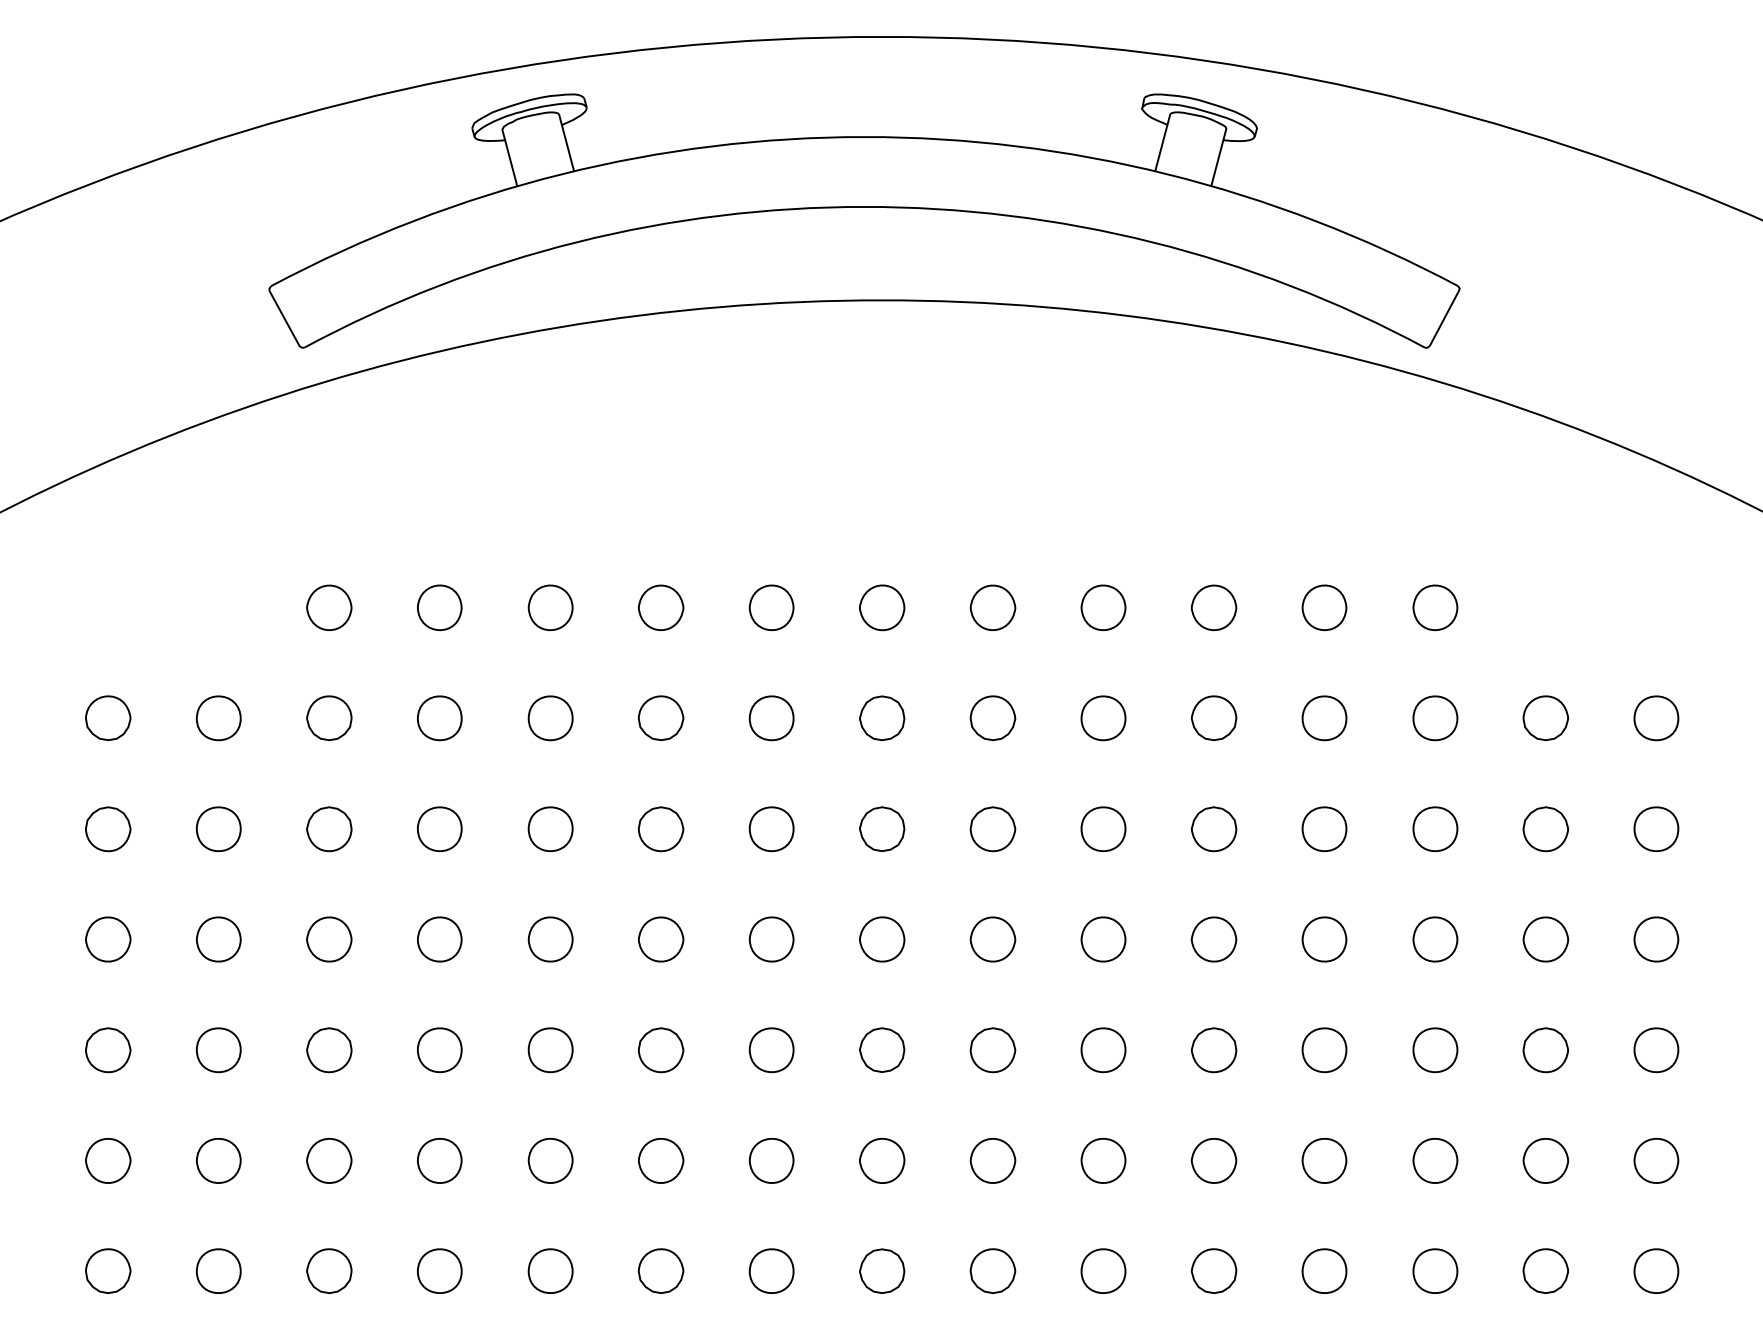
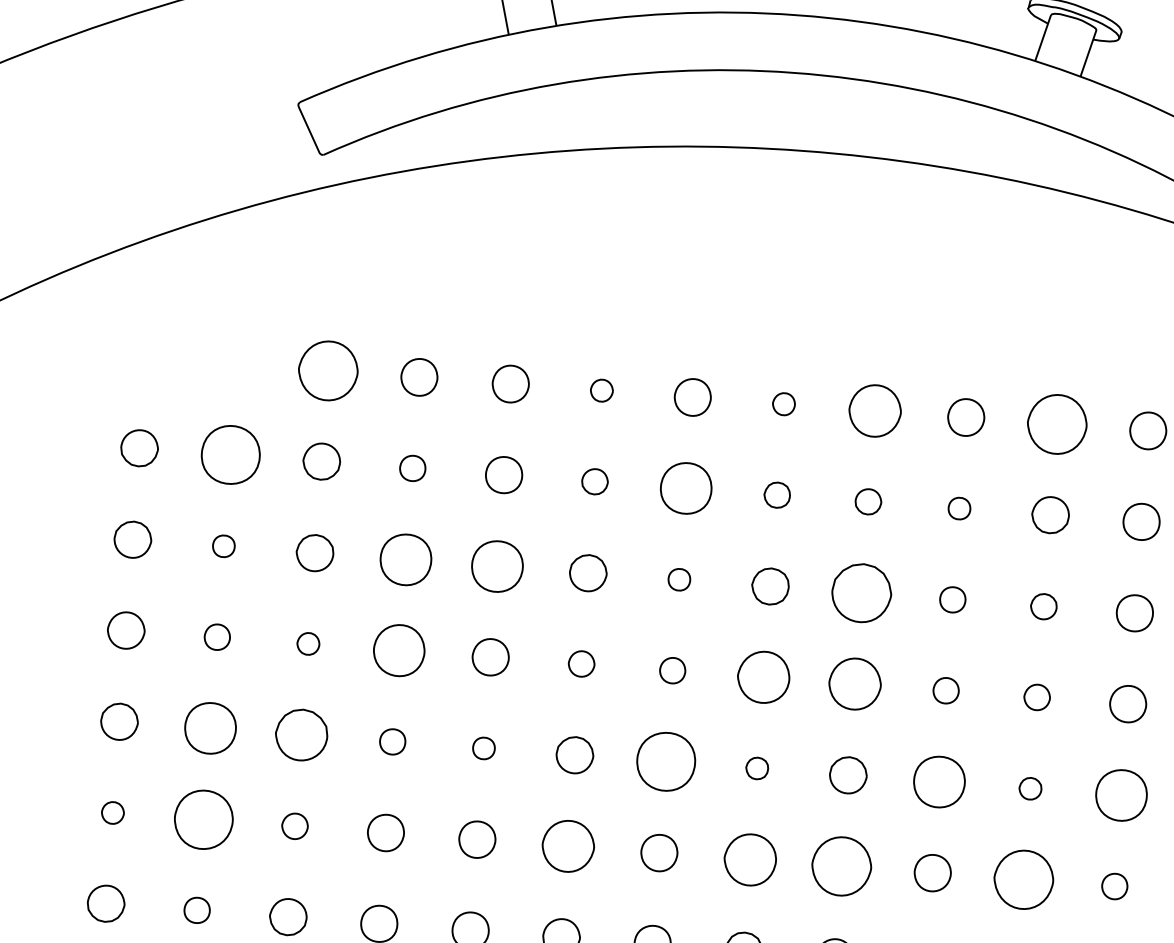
part: (329, 607) -> (328, 370), size x1.6
part: (661, 607) -> (602, 390), size x0.6
part: (882, 607) -> (784, 403), size x0.6
part: (992, 607) -> (874, 410), size x1.4
part: (1213, 607) -> (1056, 423), size x1.6
part: (218, 718) -> (230, 455), size x1.6
part: (439, 718) -> (412, 468), size x0.7
part: (660, 718) -> (594, 481), size x0.7
part: (771, 718) -> (686, 488), size x1.4
part: (882, 718) -> (777, 495), size x0.7
part: (992, 718) -> (868, 501), size x0.7
part: (1103, 718) -> (959, 508), size x0.6
part: (218, 828) -> (223, 545), size x0.6
part: (439, 828) -> (405, 559), size x1.4
part: (550, 828) -> (497, 565), size x1.4
part: (771, 828) -> (679, 579), size x0.6
part: (1103, 828) -> (952, 599), size x0.7
part: (992, 829) -> (861, 593), size x1.6
part: (1213, 829) -> (1043, 606), size x0.7
part: (218, 939) -> (217, 637), size x0.7
part: (329, 939) -> (308, 643), size x0.6
part: (439, 939) -> (399, 650), size x1.4
part: (660, 939) -> (581, 663), size x0.7
part: (771, 939) -> (672, 670), size x0.7
part: (882, 939) -> (764, 677), size x1.4
part: (992, 939) -> (854, 684), size x1.4
part: (1103, 939) -> (946, 690), size x0.7
part: (1213, 939) -> (1036, 697), size x0.7
part: (550, 1049) -> (483, 747), size x0.6
part: (882, 1049) -> (757, 768), size x0.6
part: (1103, 1049) -> (939, 781), size x1.4
part: (1324, 1049) -> (1121, 794), size x1.4
part: (218, 1050) -> (210, 728), size x1.4
part: (329, 1050) -> (301, 735), size x1.4
part: (439, 1050) -> (392, 742), size x0.7
part: (771, 1050) -> (665, 762), size x1.6
part: (1213, 1050) -> (1030, 788), size x0.6
part: (108, 1160) -> (113, 812), size x0.6
part: (218, 1160) -> (203, 819), size x1.6
part: (329, 1160) -> (295, 825), size x0.7
part: (660, 1160) -> (567, 846), size x1.4
part: (882, 1160) -> (750, 859), size x1.4
part: (992, 1160) -> (841, 866), size x1.6
part: (1213, 1160) -> (1023, 879), size x1.6
part: (1324, 1160) -> (1114, 886), size x0.7
part: (218, 1270) -> (197, 909), size x0.7

